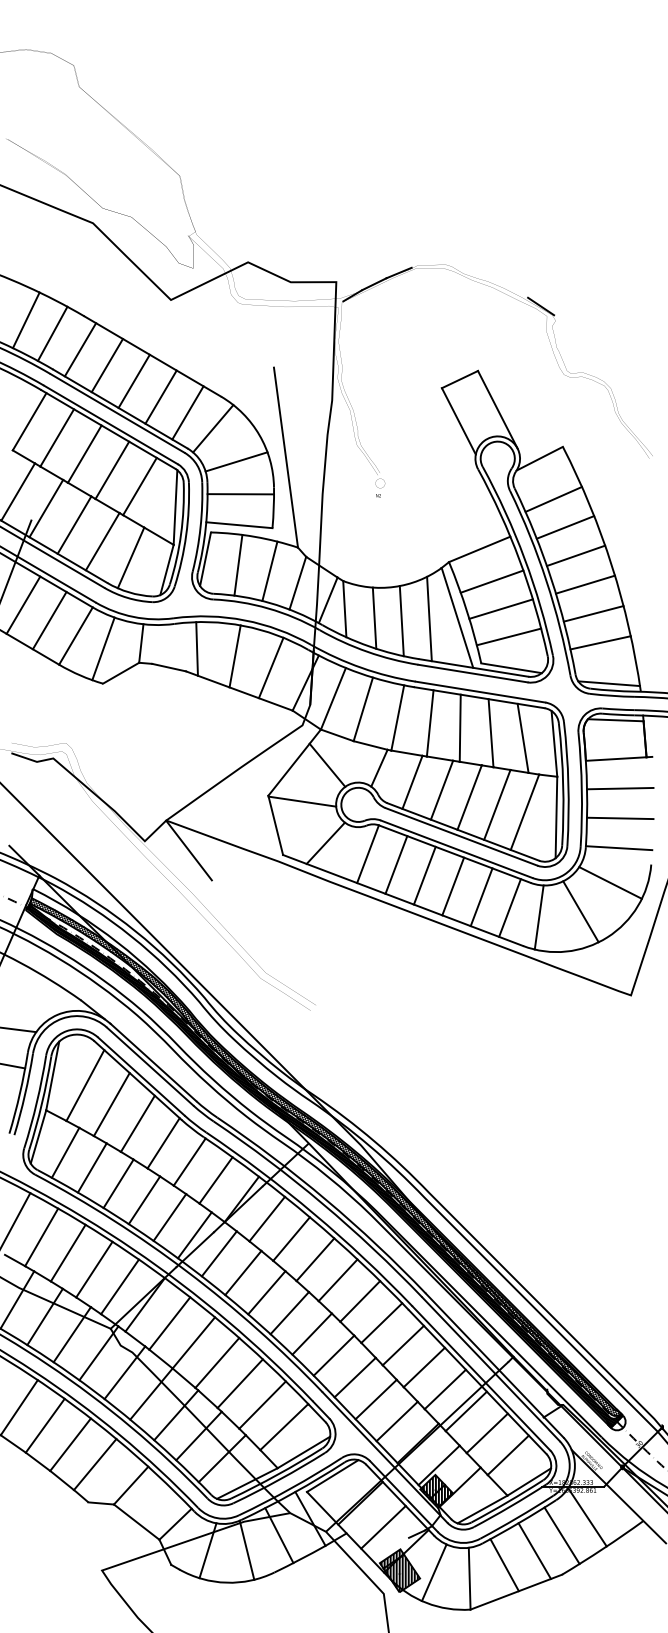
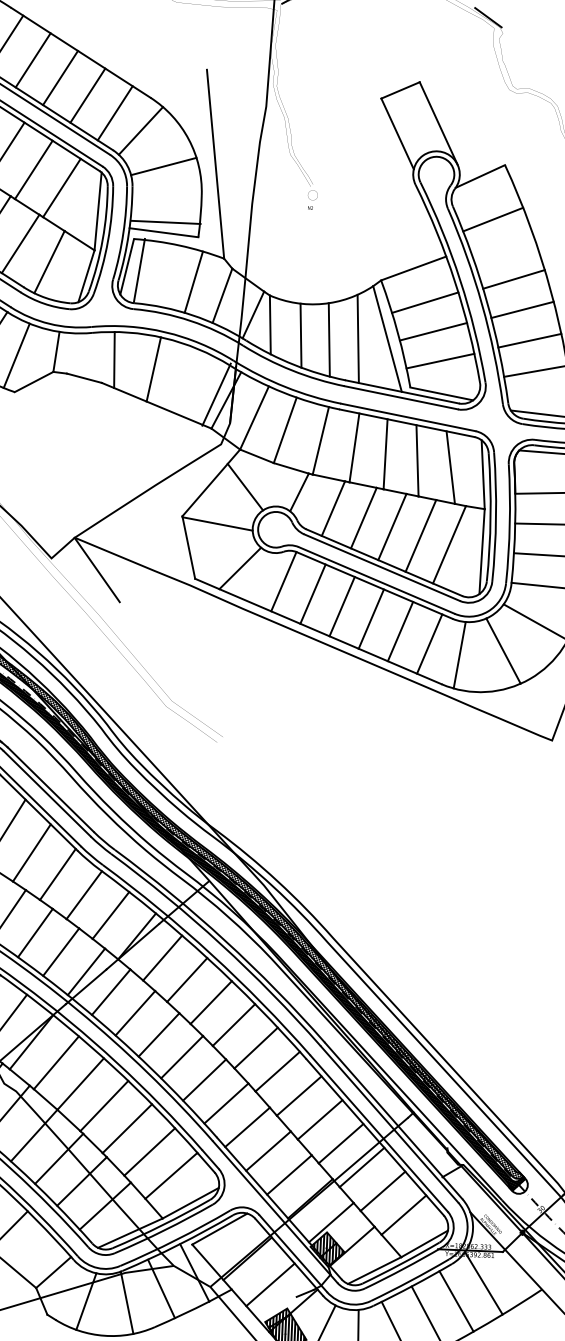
line: (240, 494) -> (165, 222), moved
line: (565, 527) -> (504, 249), removed
line: (238, 564) -> (139, 269), moved
line: (270, 667) -> (215, 394), moved

